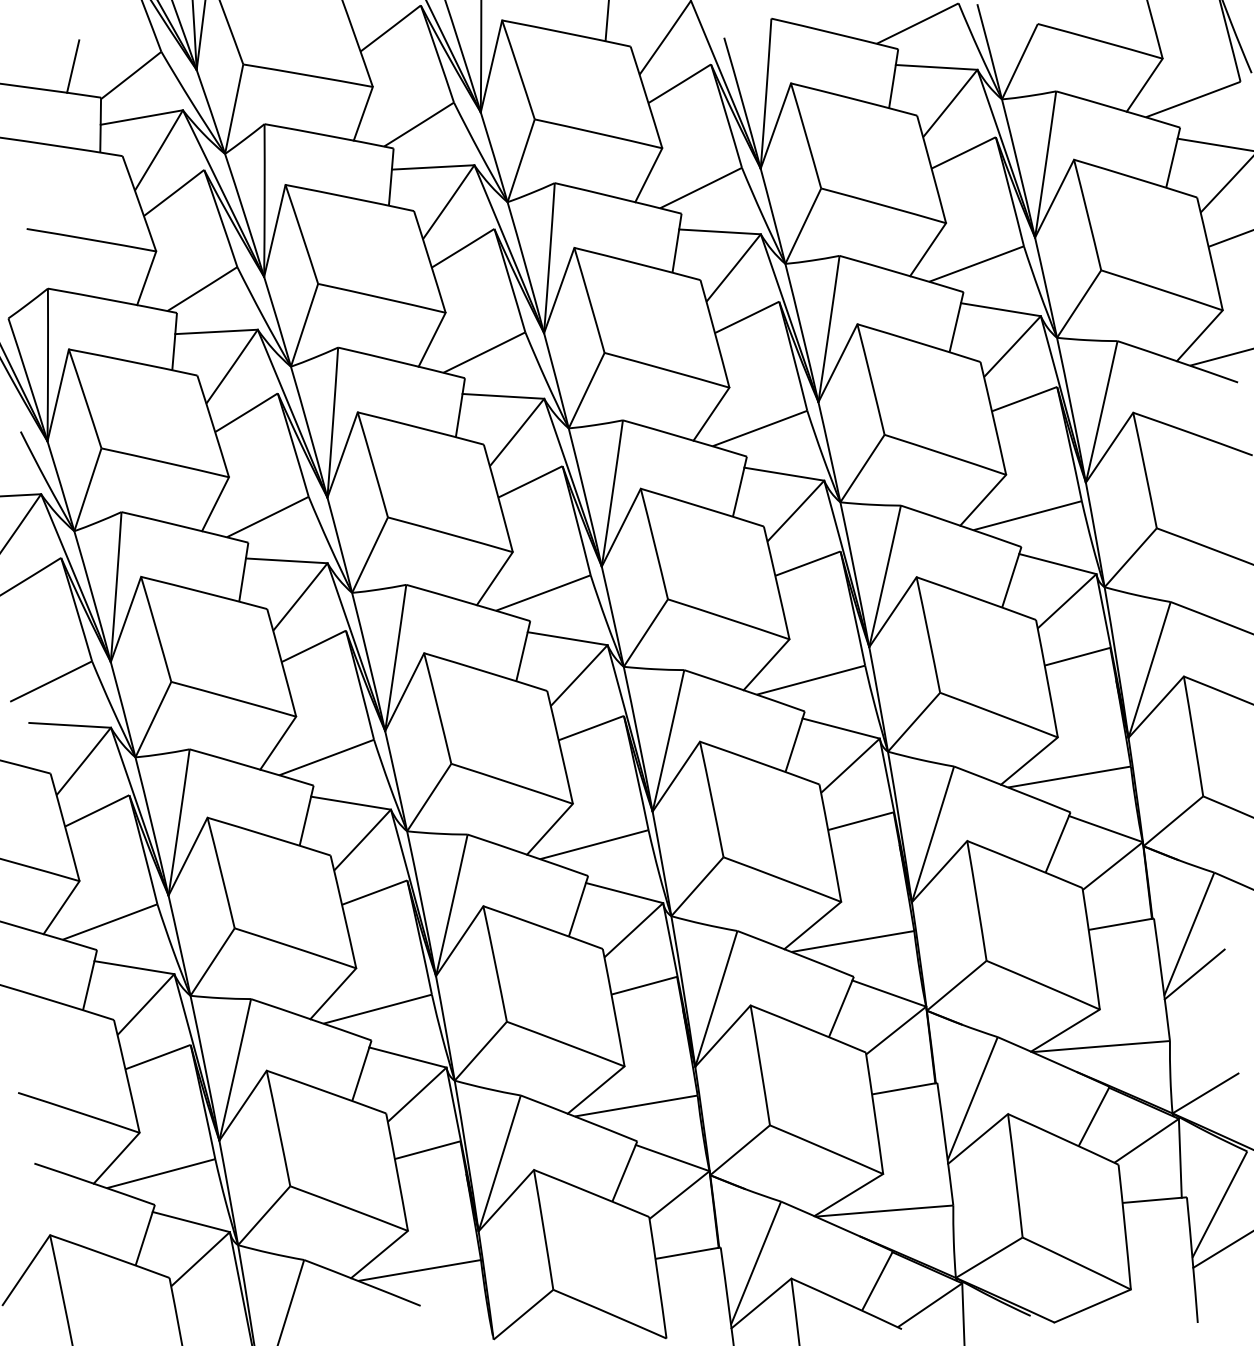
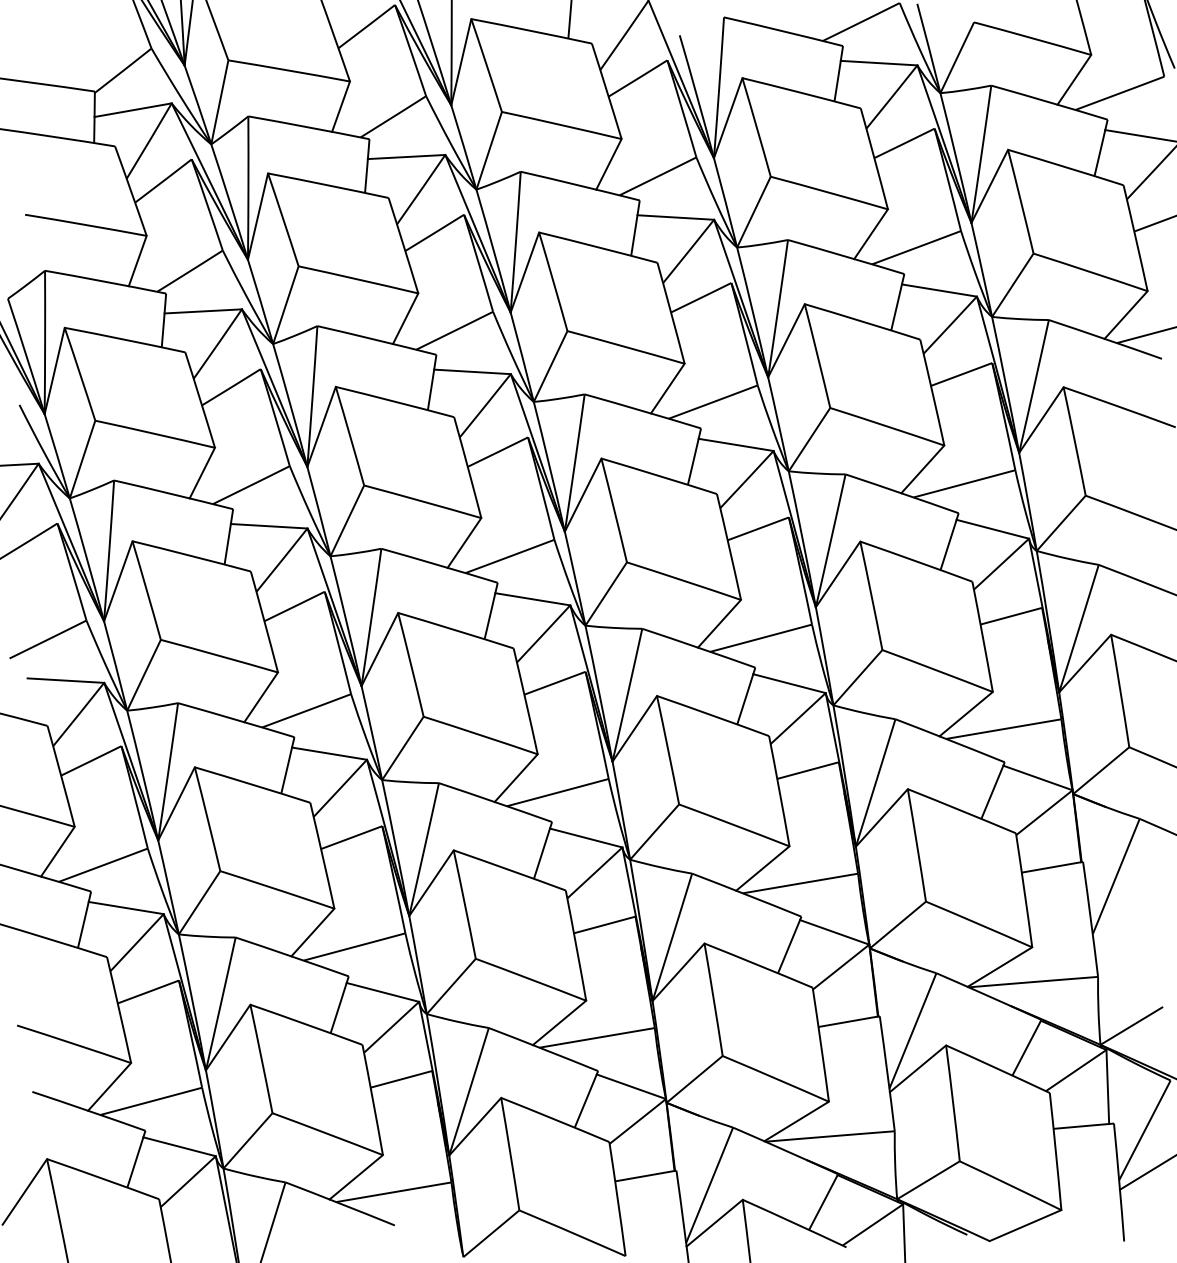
line: (73, 66) -> (69, 62), removed
line: (1194, 974) -> (1121, 914), removed

